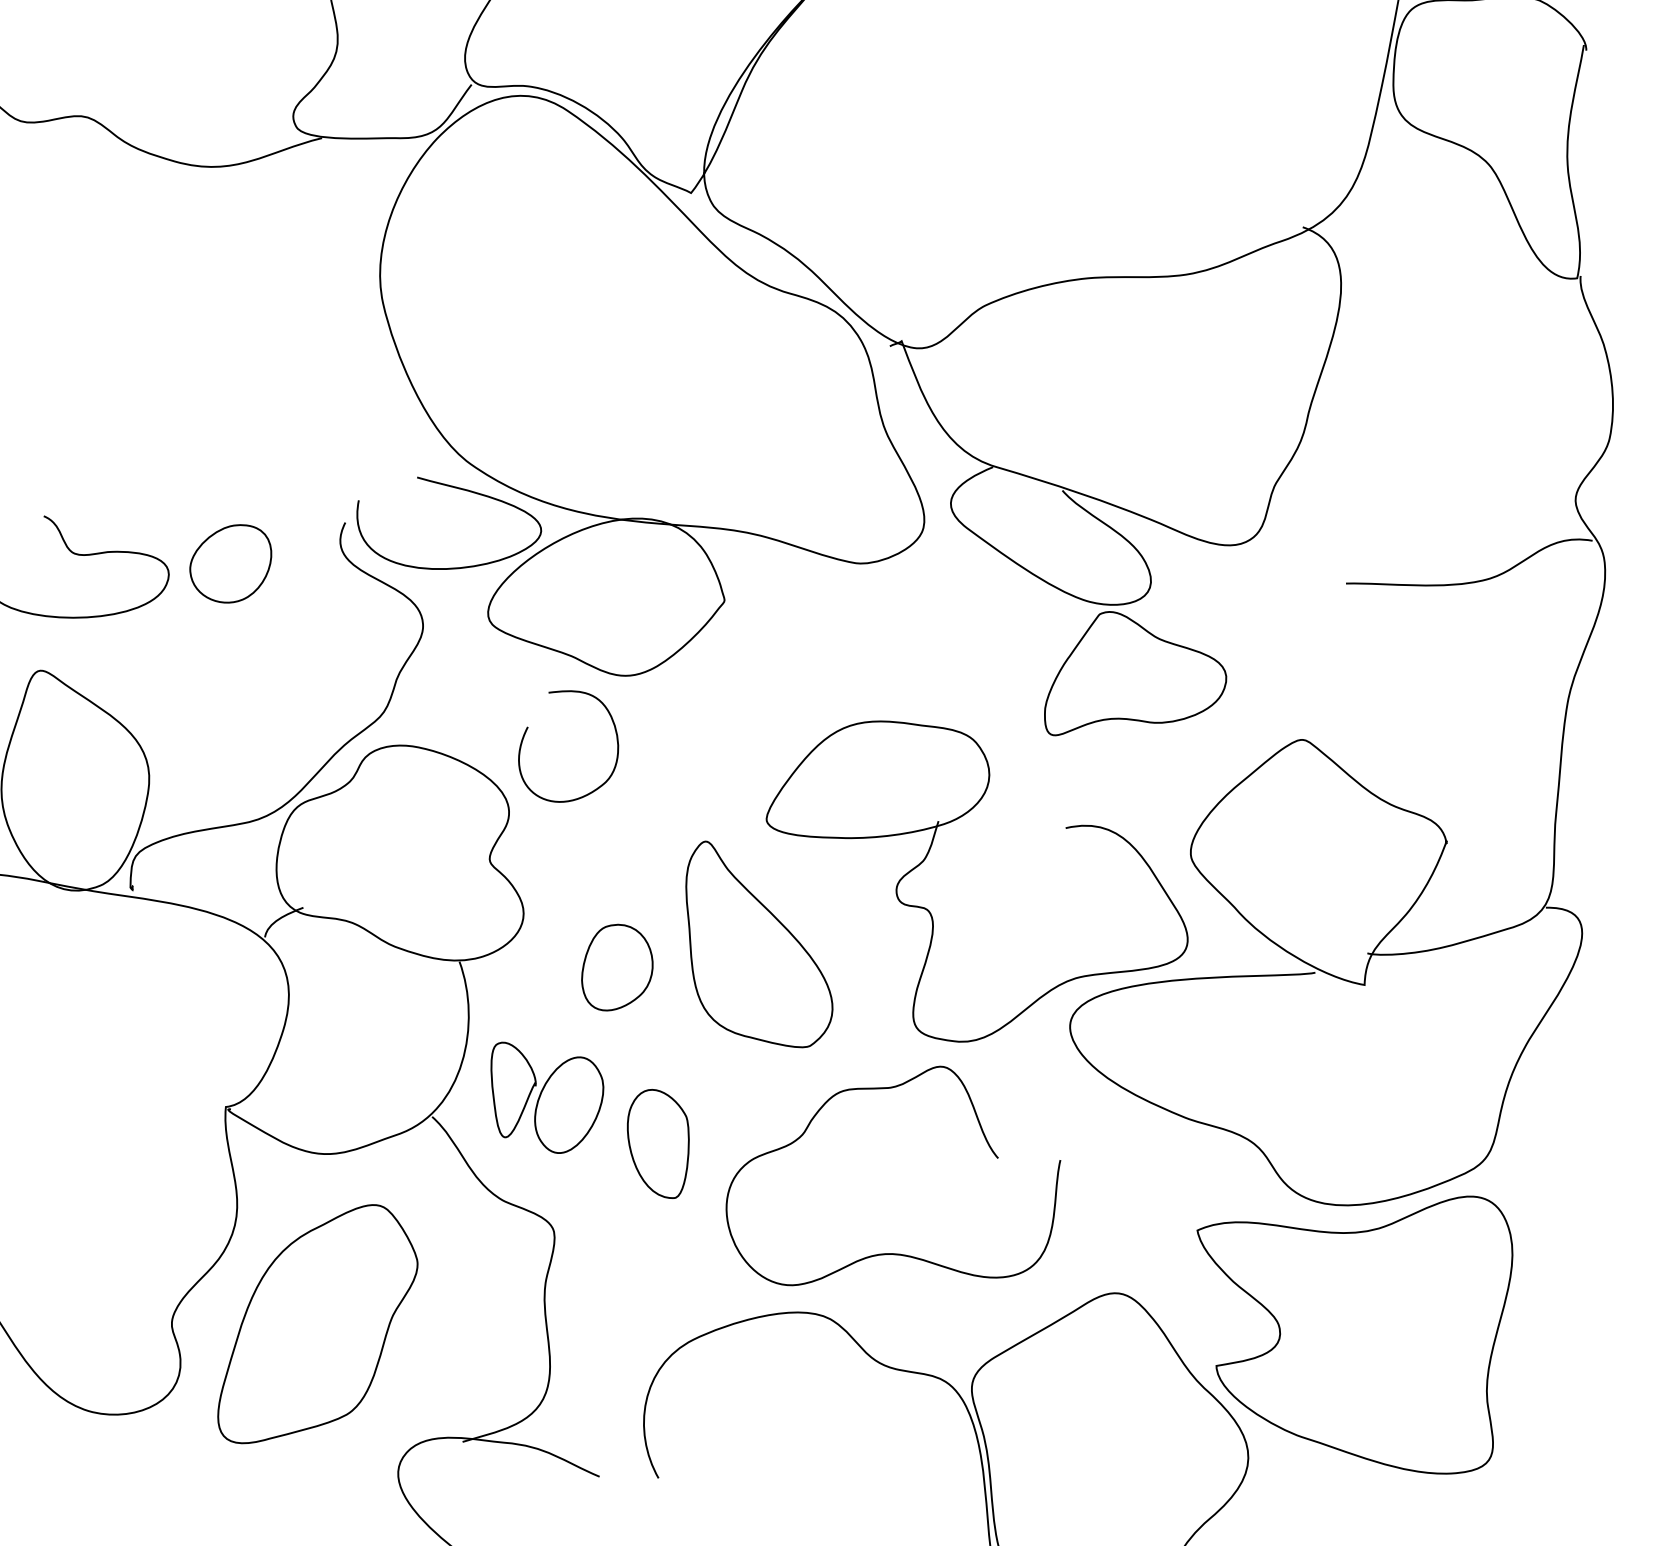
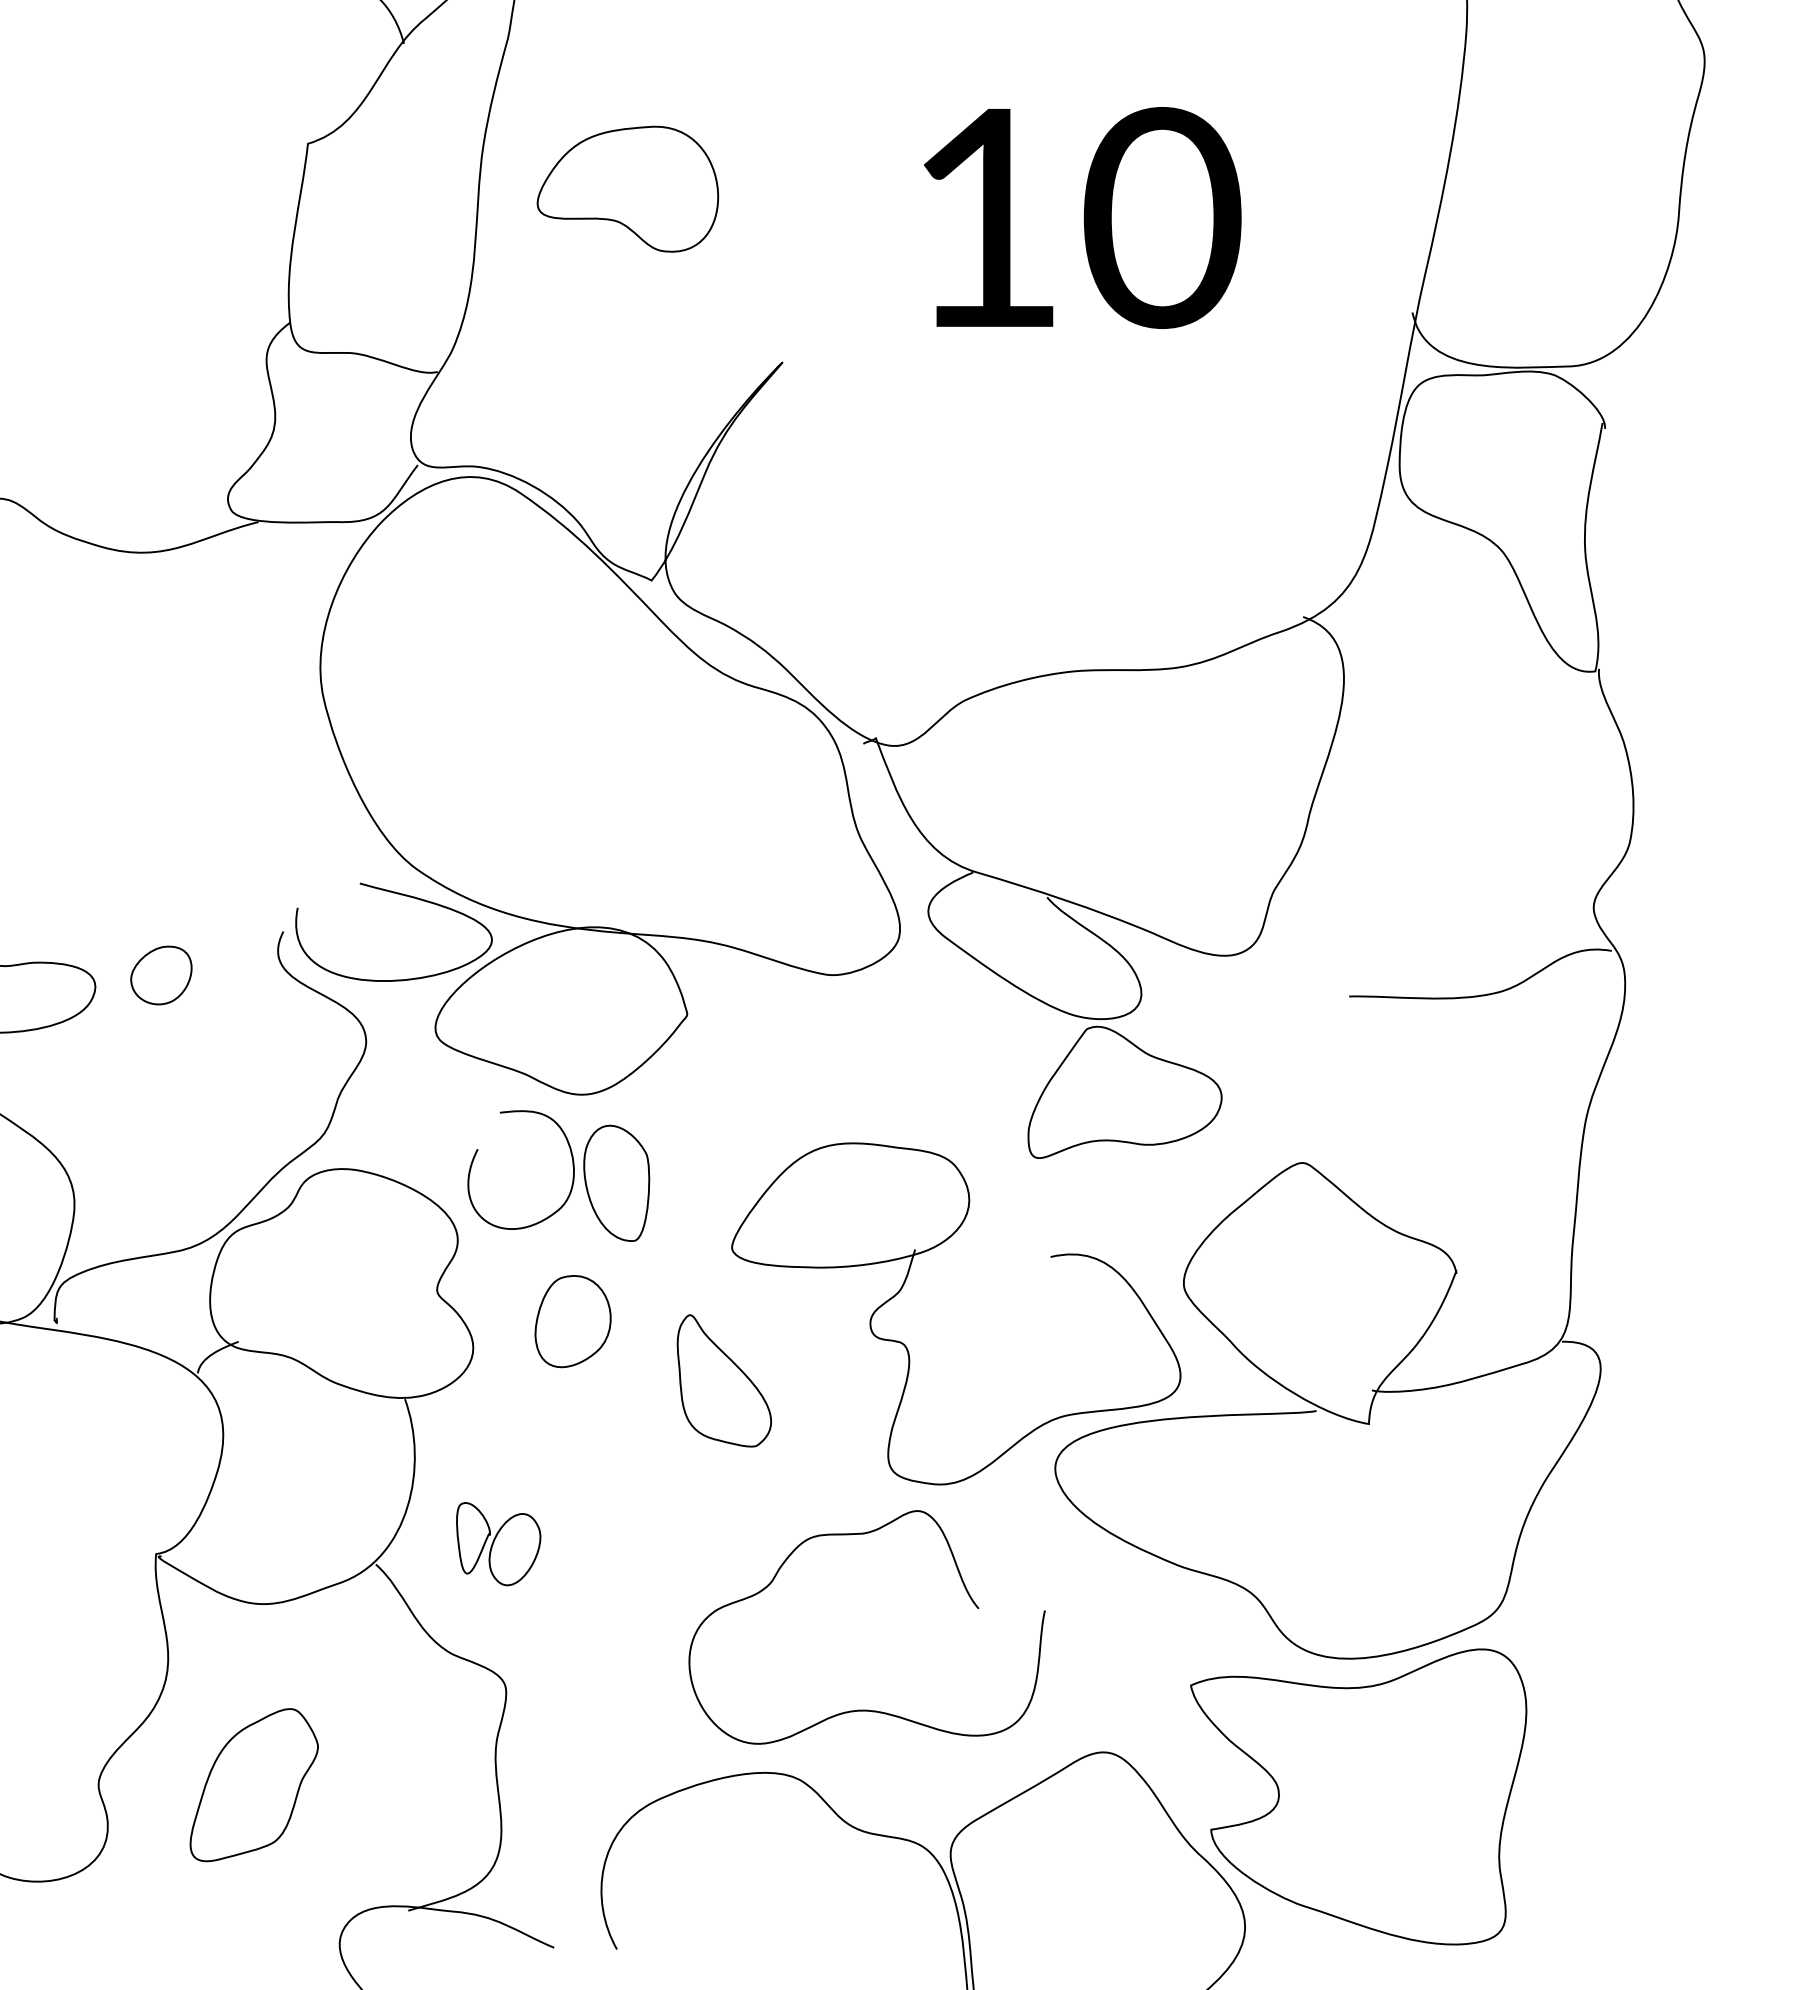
part: (230, 563) -> (161, 975), size x0.7
part: (759, 944) -> (724, 1380), size x0.6
part: (616, 967) -> (572, 1321), moved
part: (547, 1097) -> (498, 1543), size x0.7
part: (658, 1143) -> (616, 1182), moved
part: (318, 1323) -> (254, 1784), size x0.6

